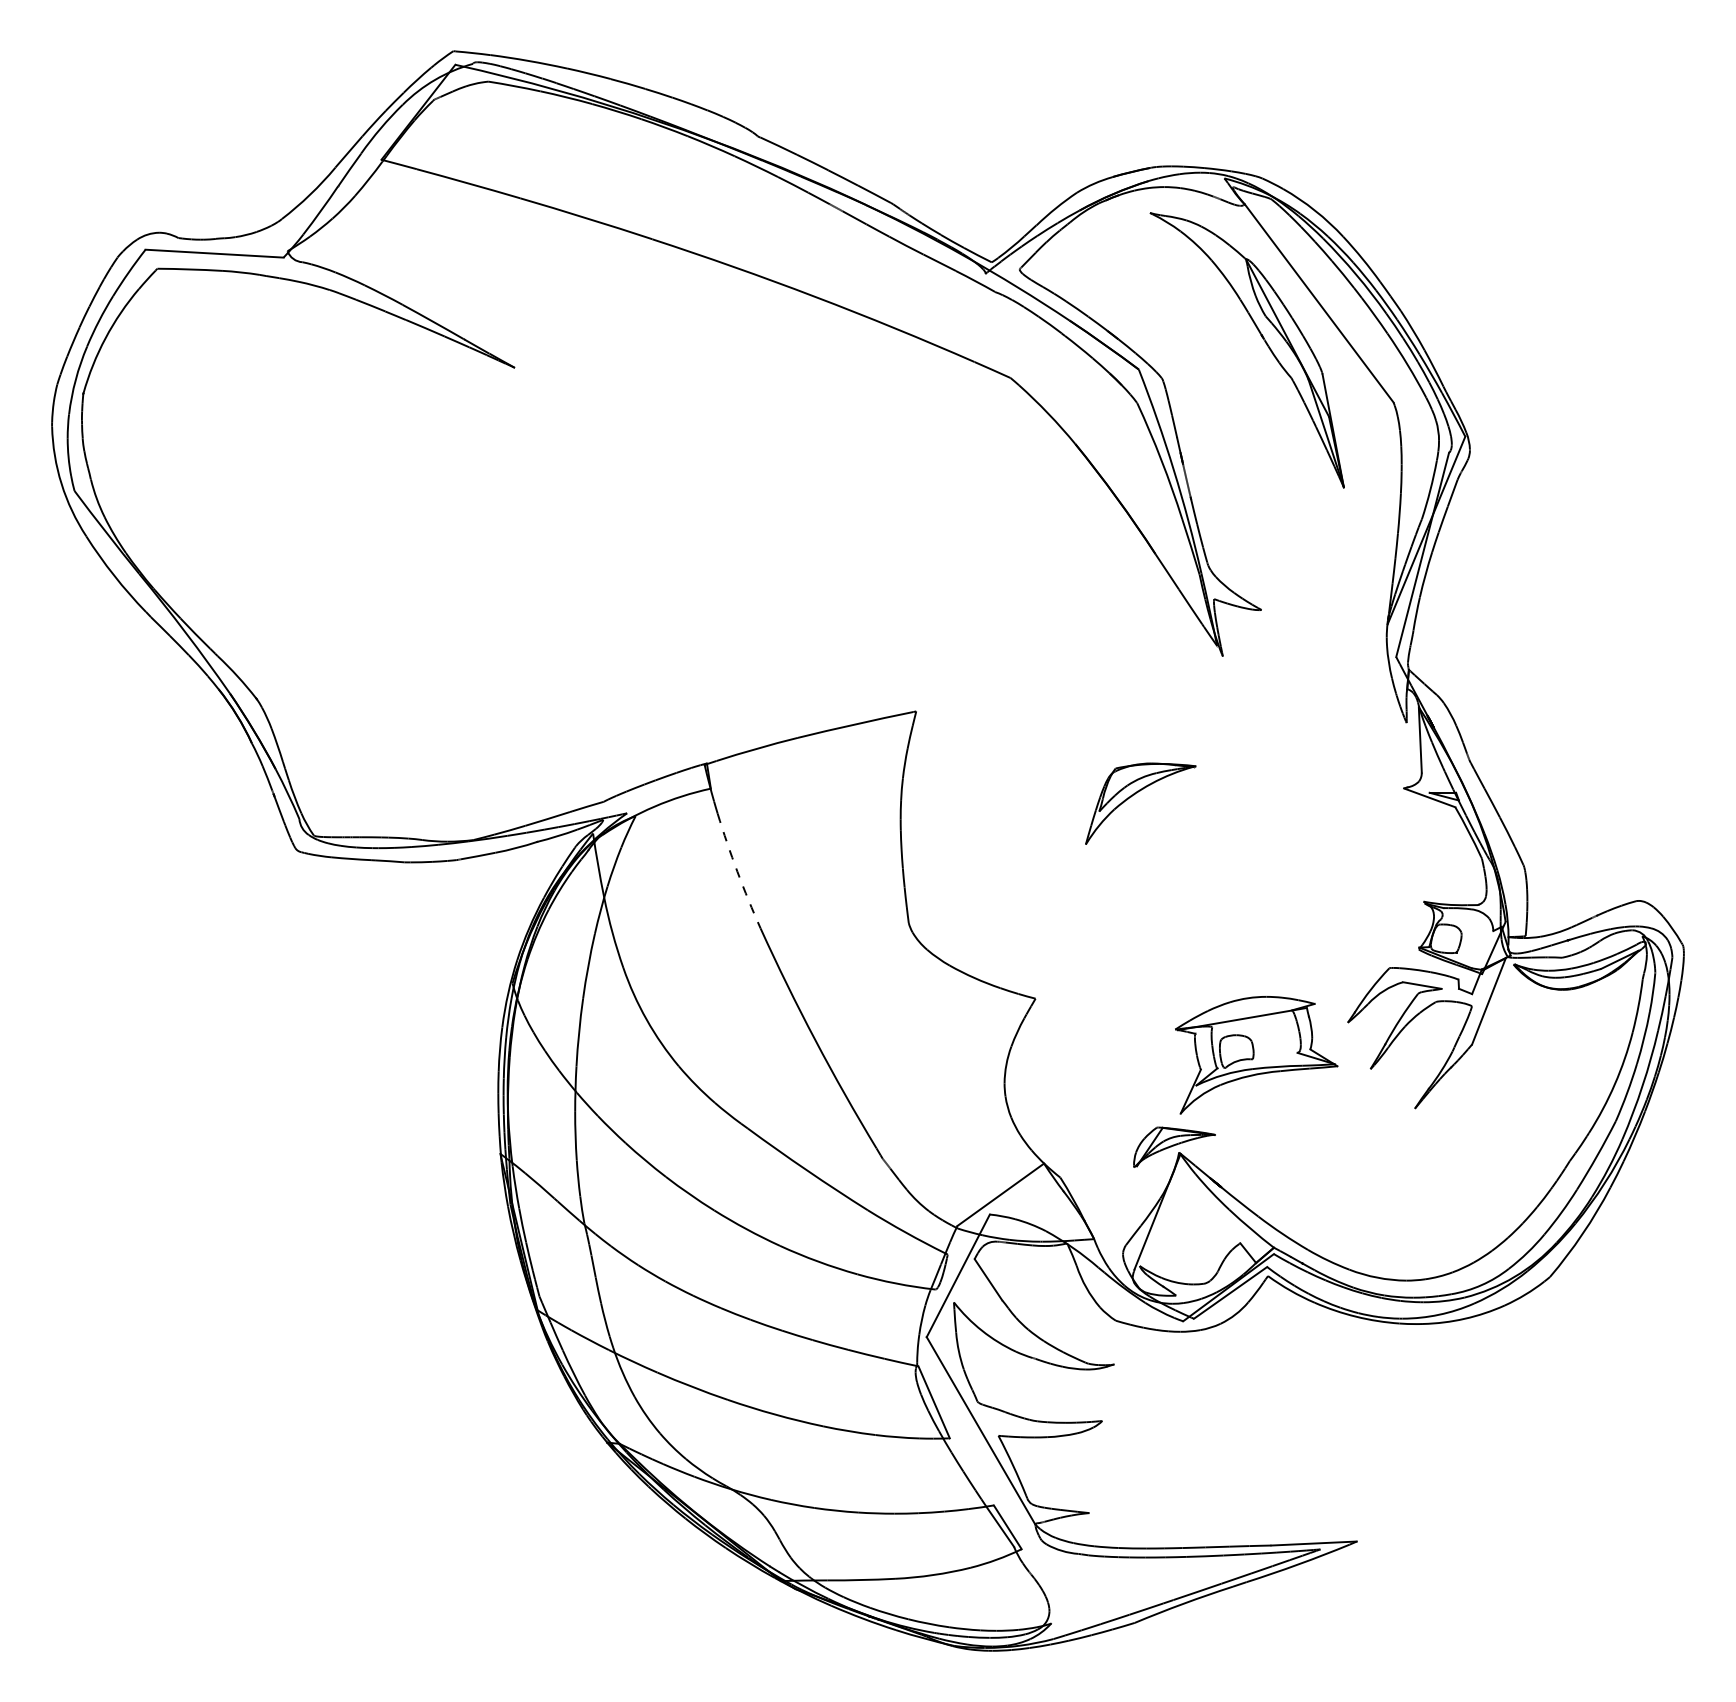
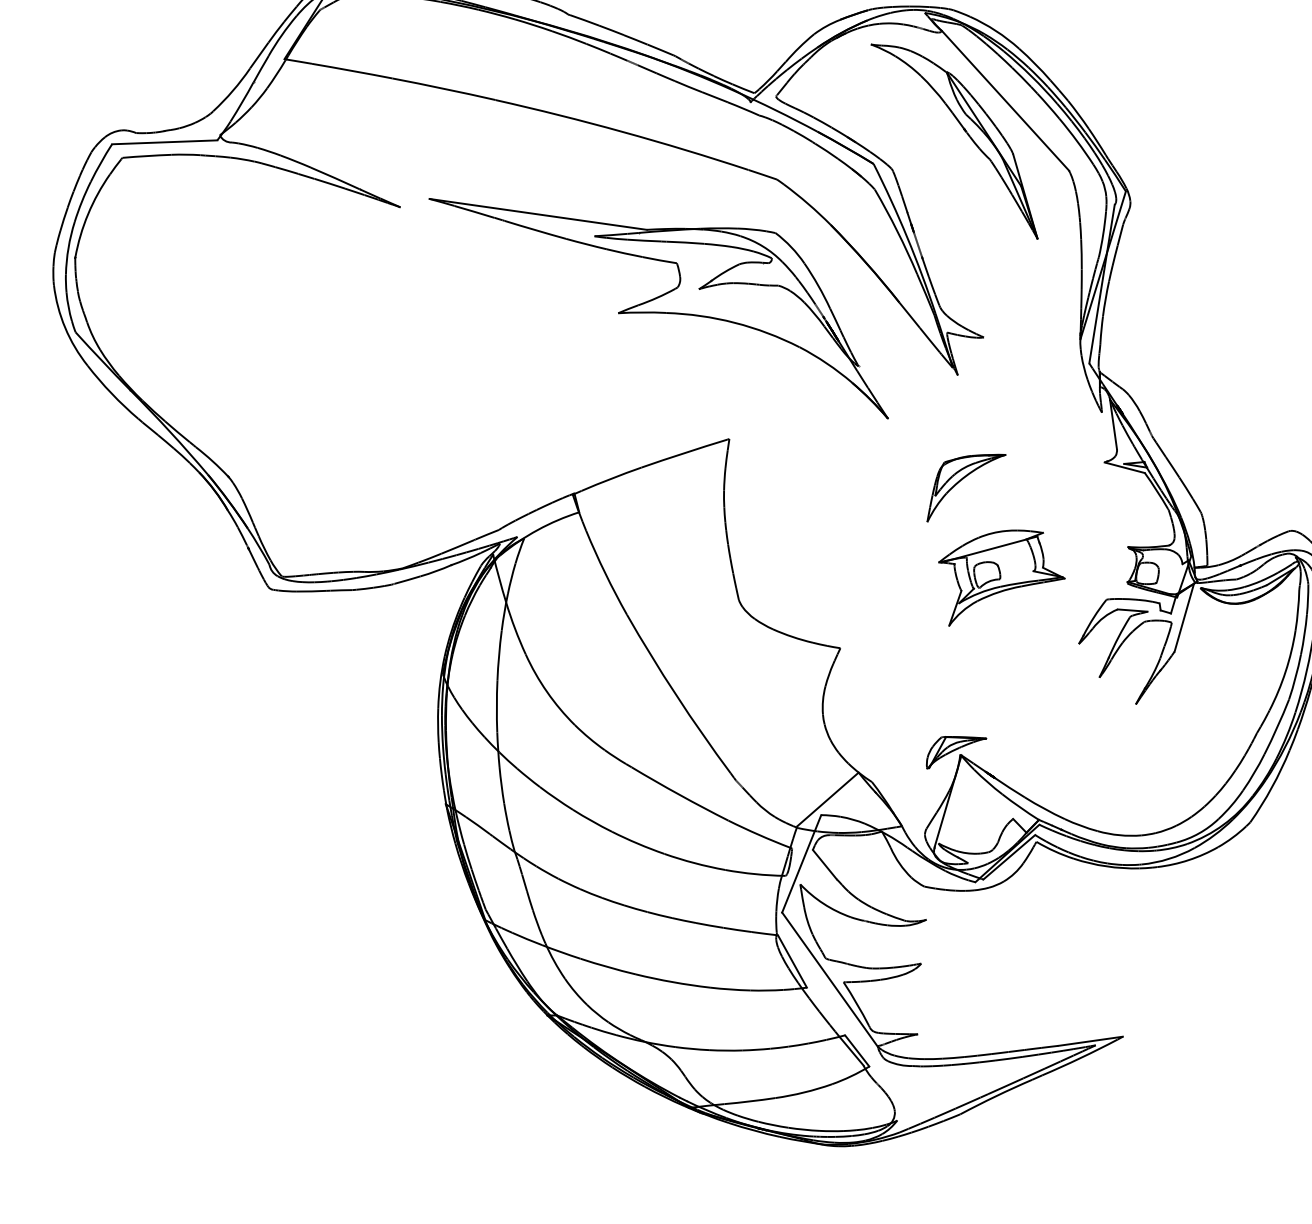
part: (839, 531) -> (658, 308), added
part: (1134, 795) -> (960, 481), moved
arc: (737, 871) -> (605, 573), dashed -> solid
part: (1256, 1055) -> (1002, 576), moved

